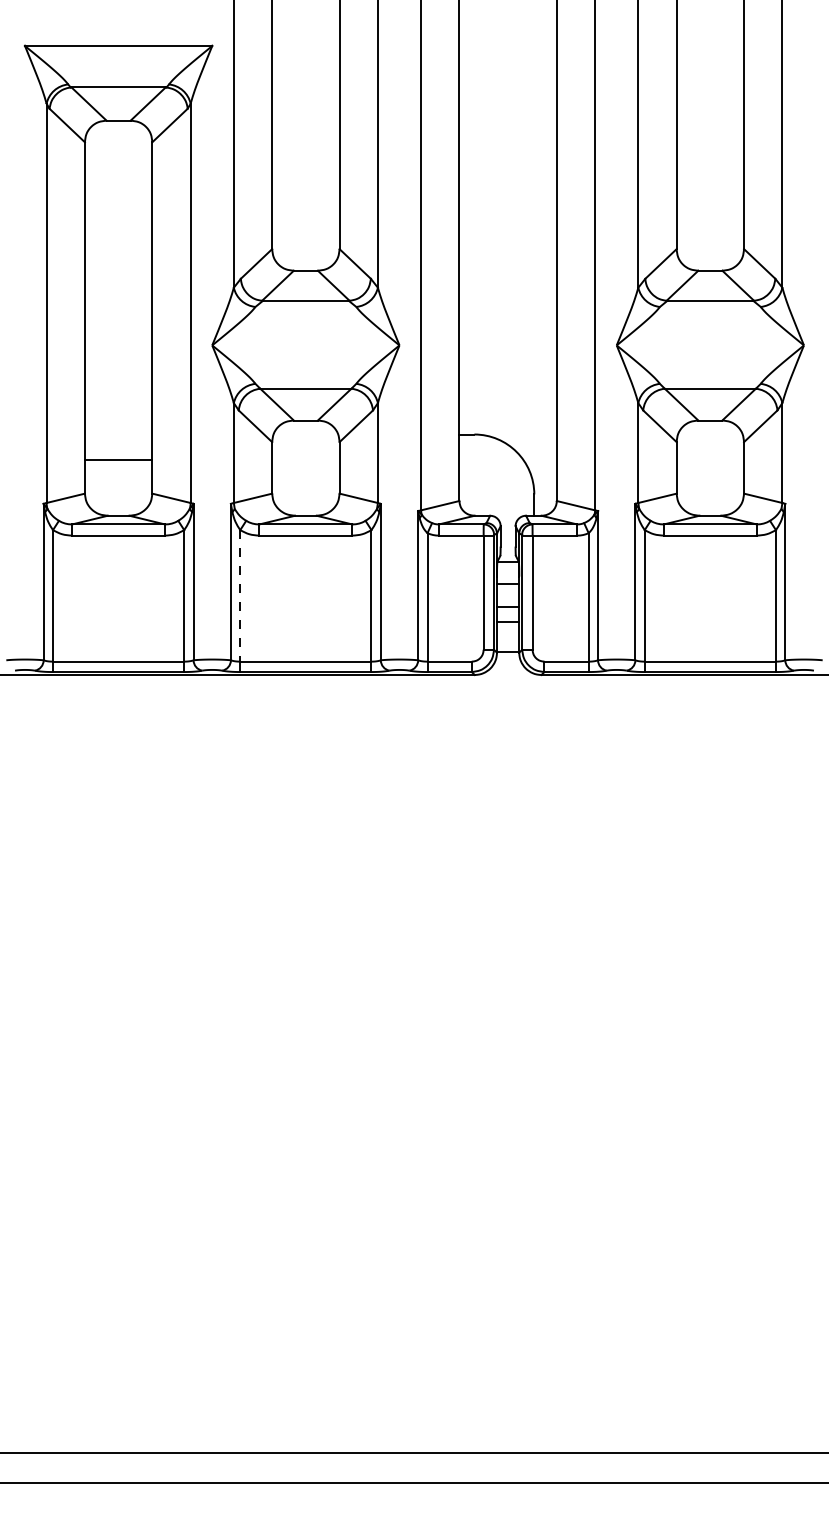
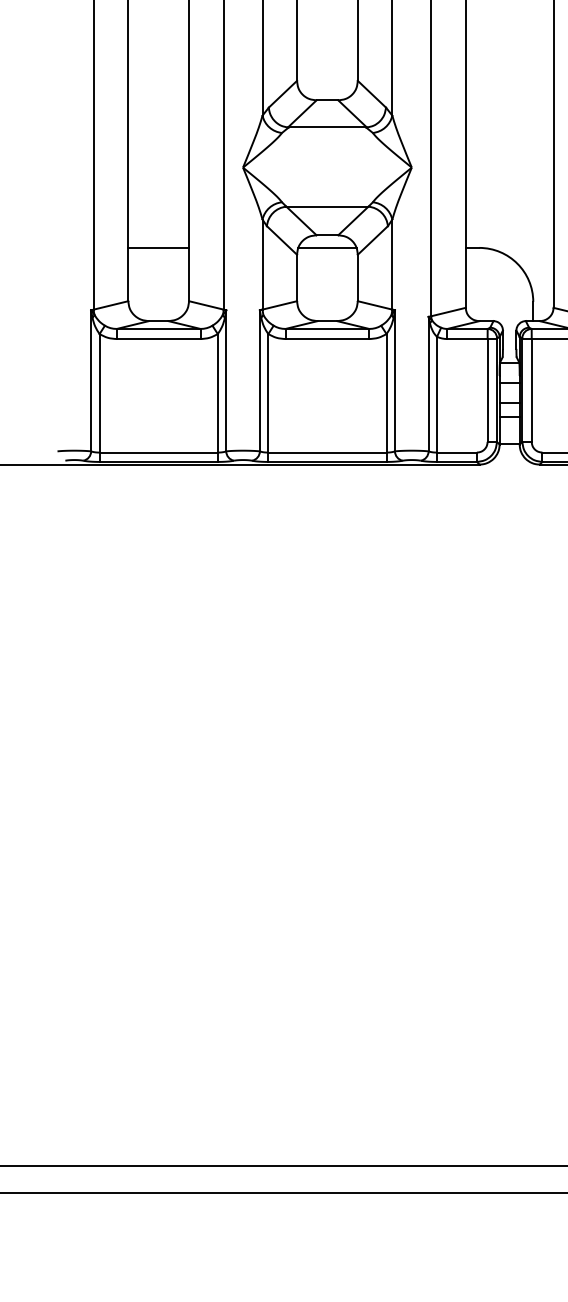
line: (305, 434) -> (327, 247), added
line: (118, 459) -> (158, 247), moved
line: (240, 595) -> (268, 392), dashed -> solid

